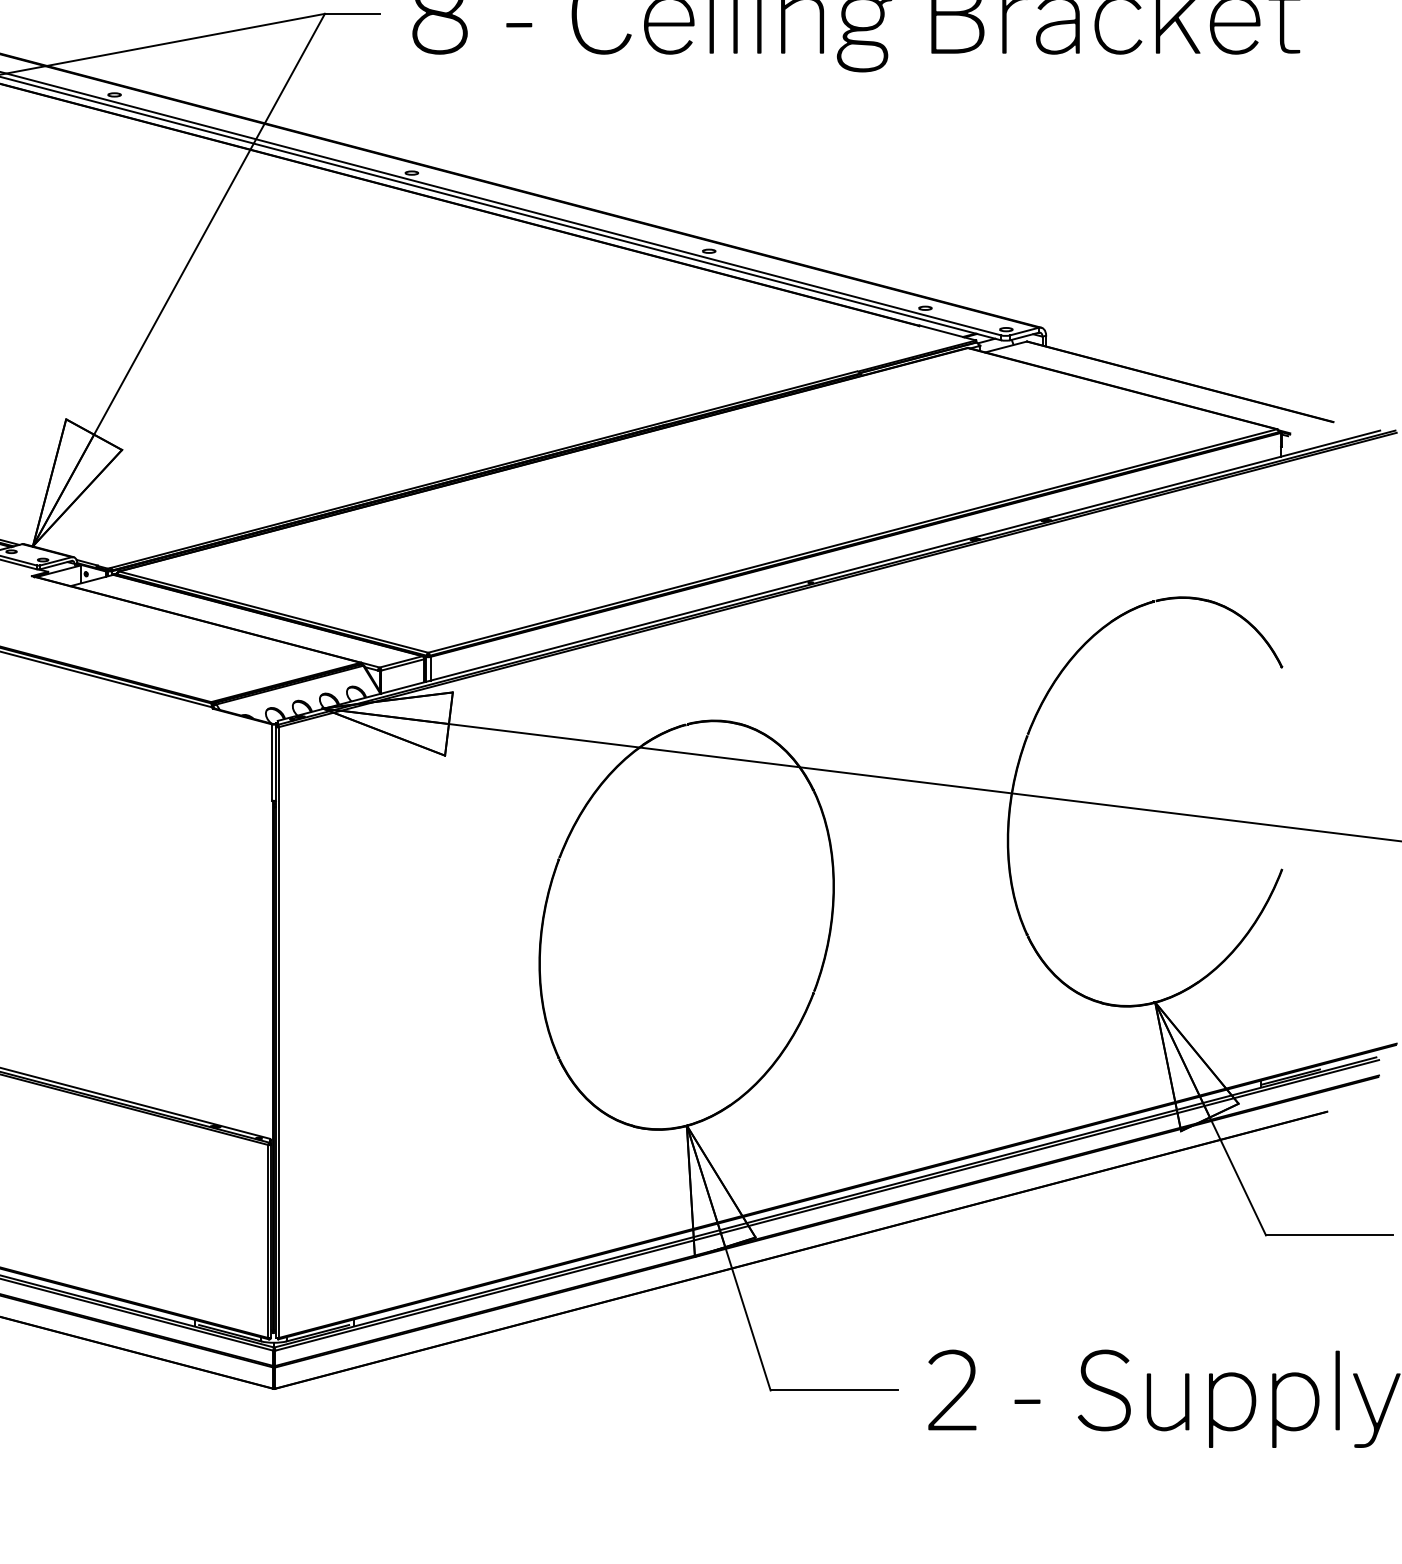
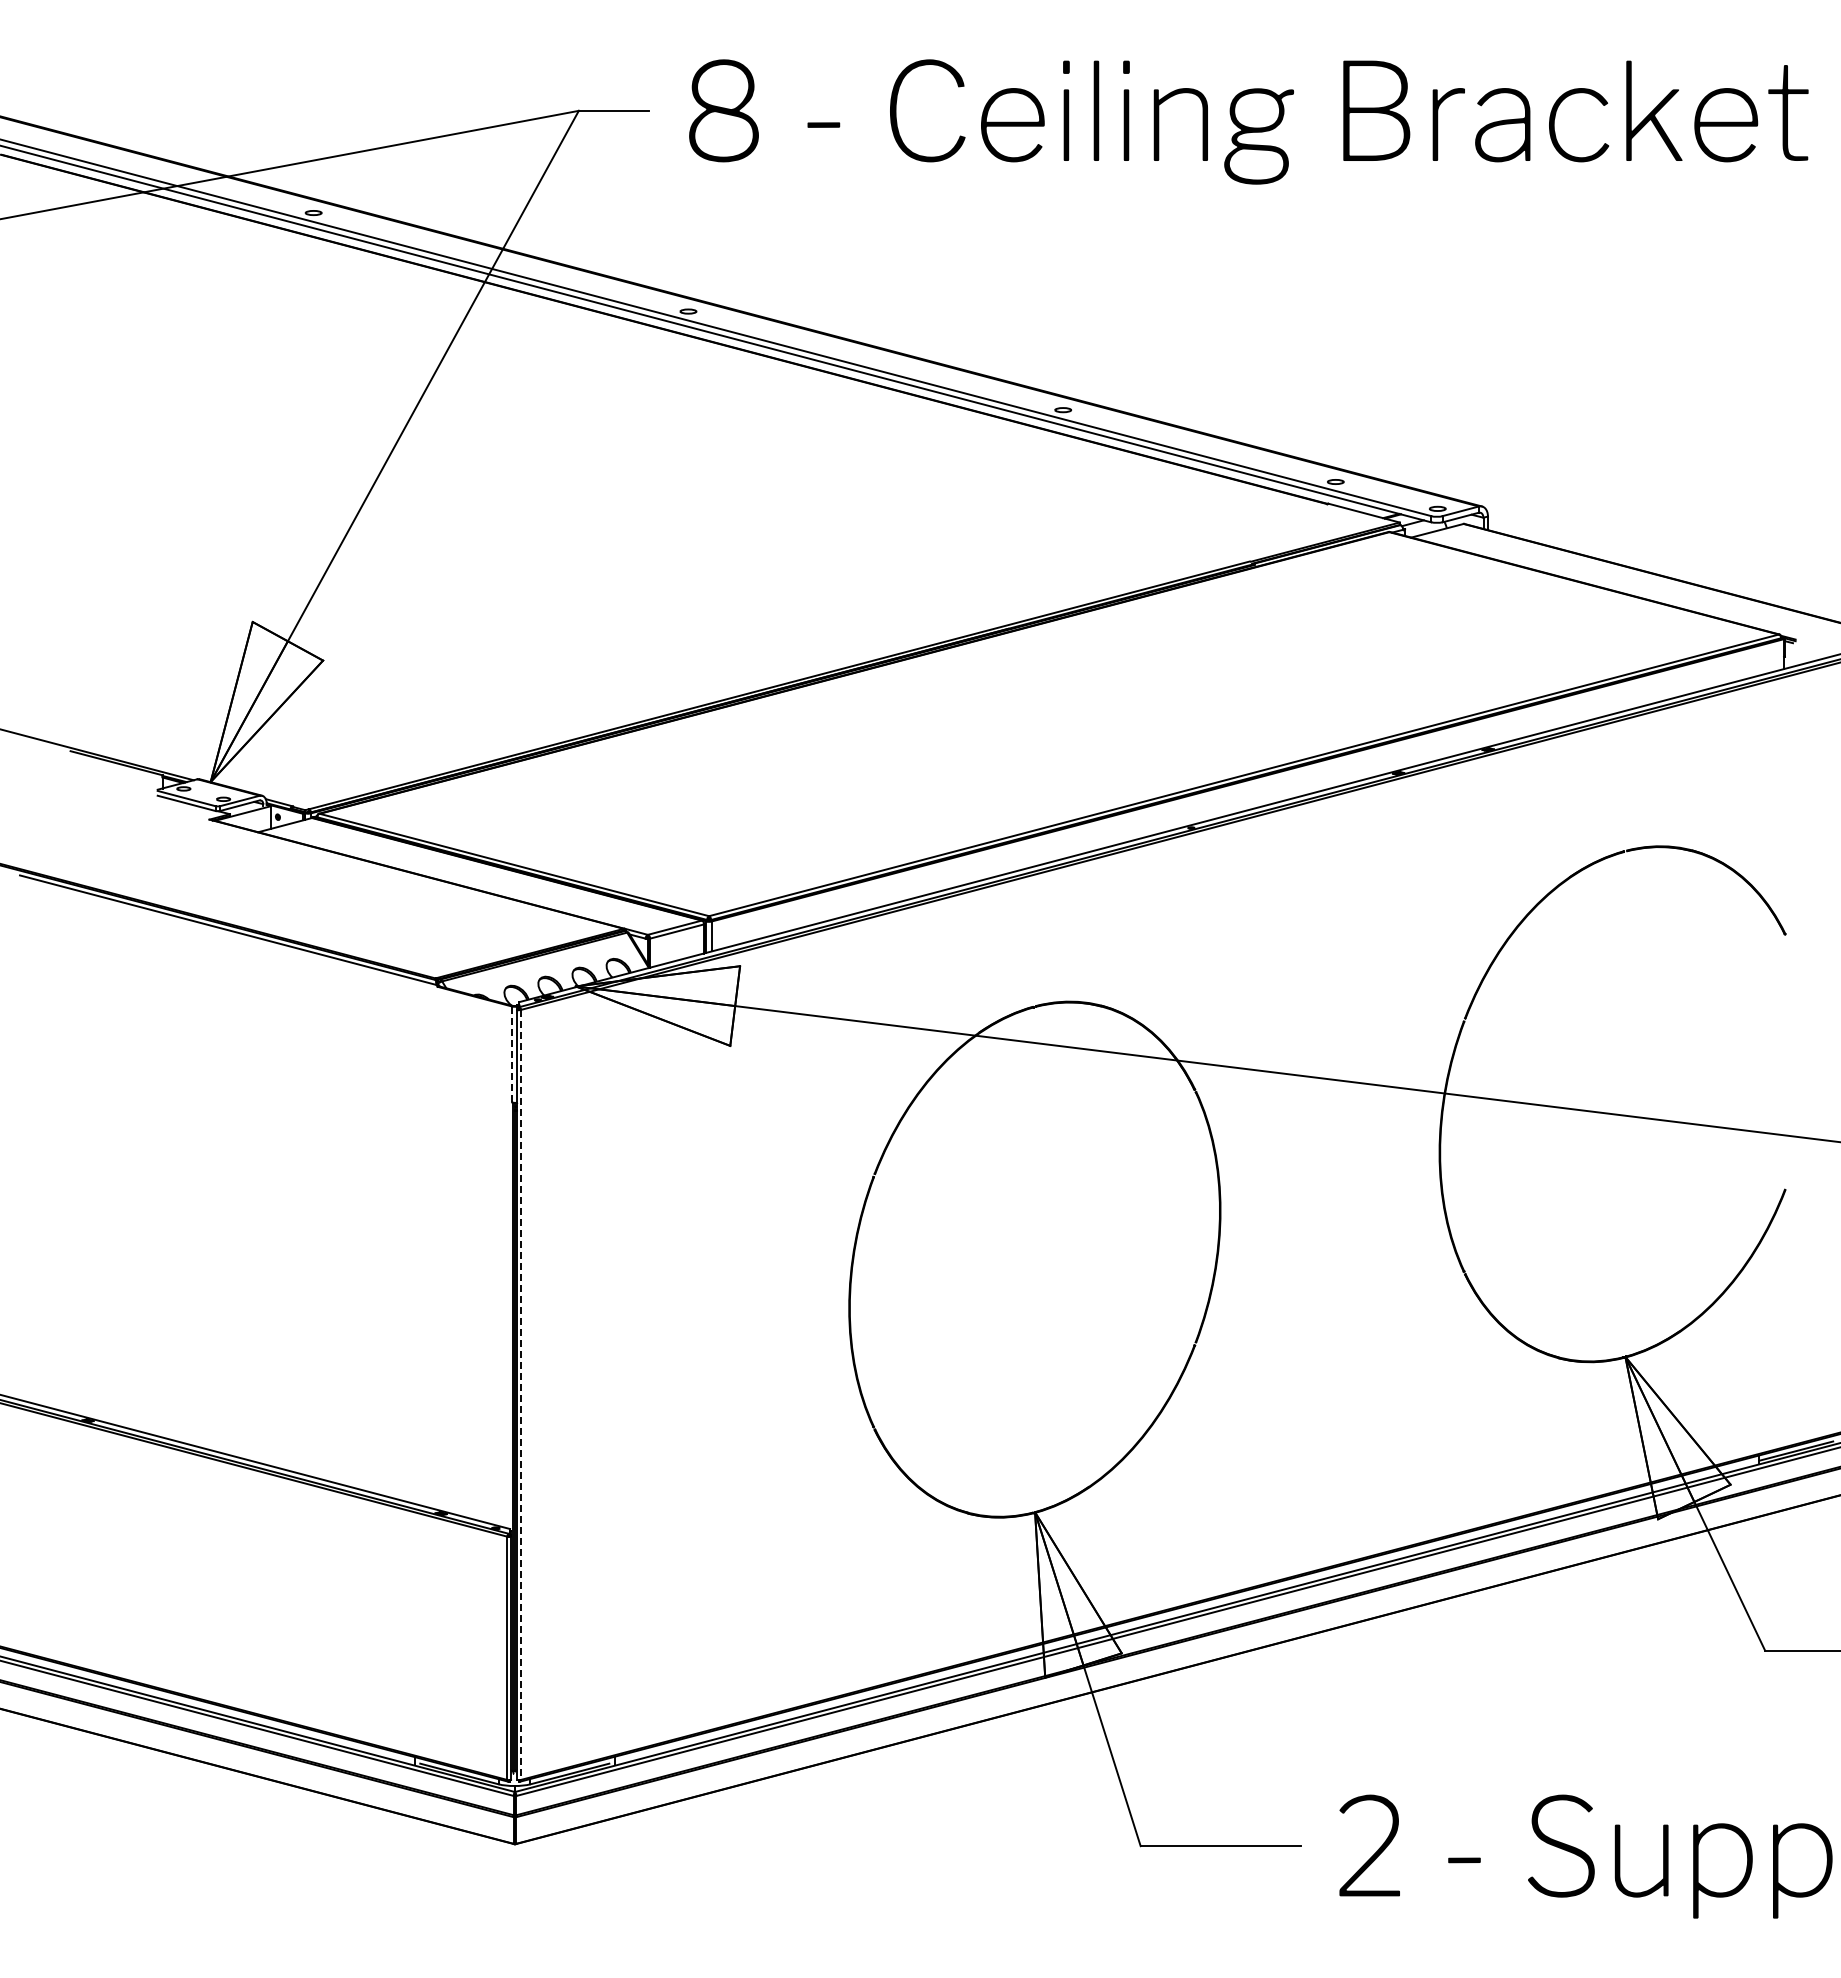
line: (272, 762) -> (512, 1054), solid -> dashed
line: (279, 1032) -> (521, 1394), solid -> dashed

